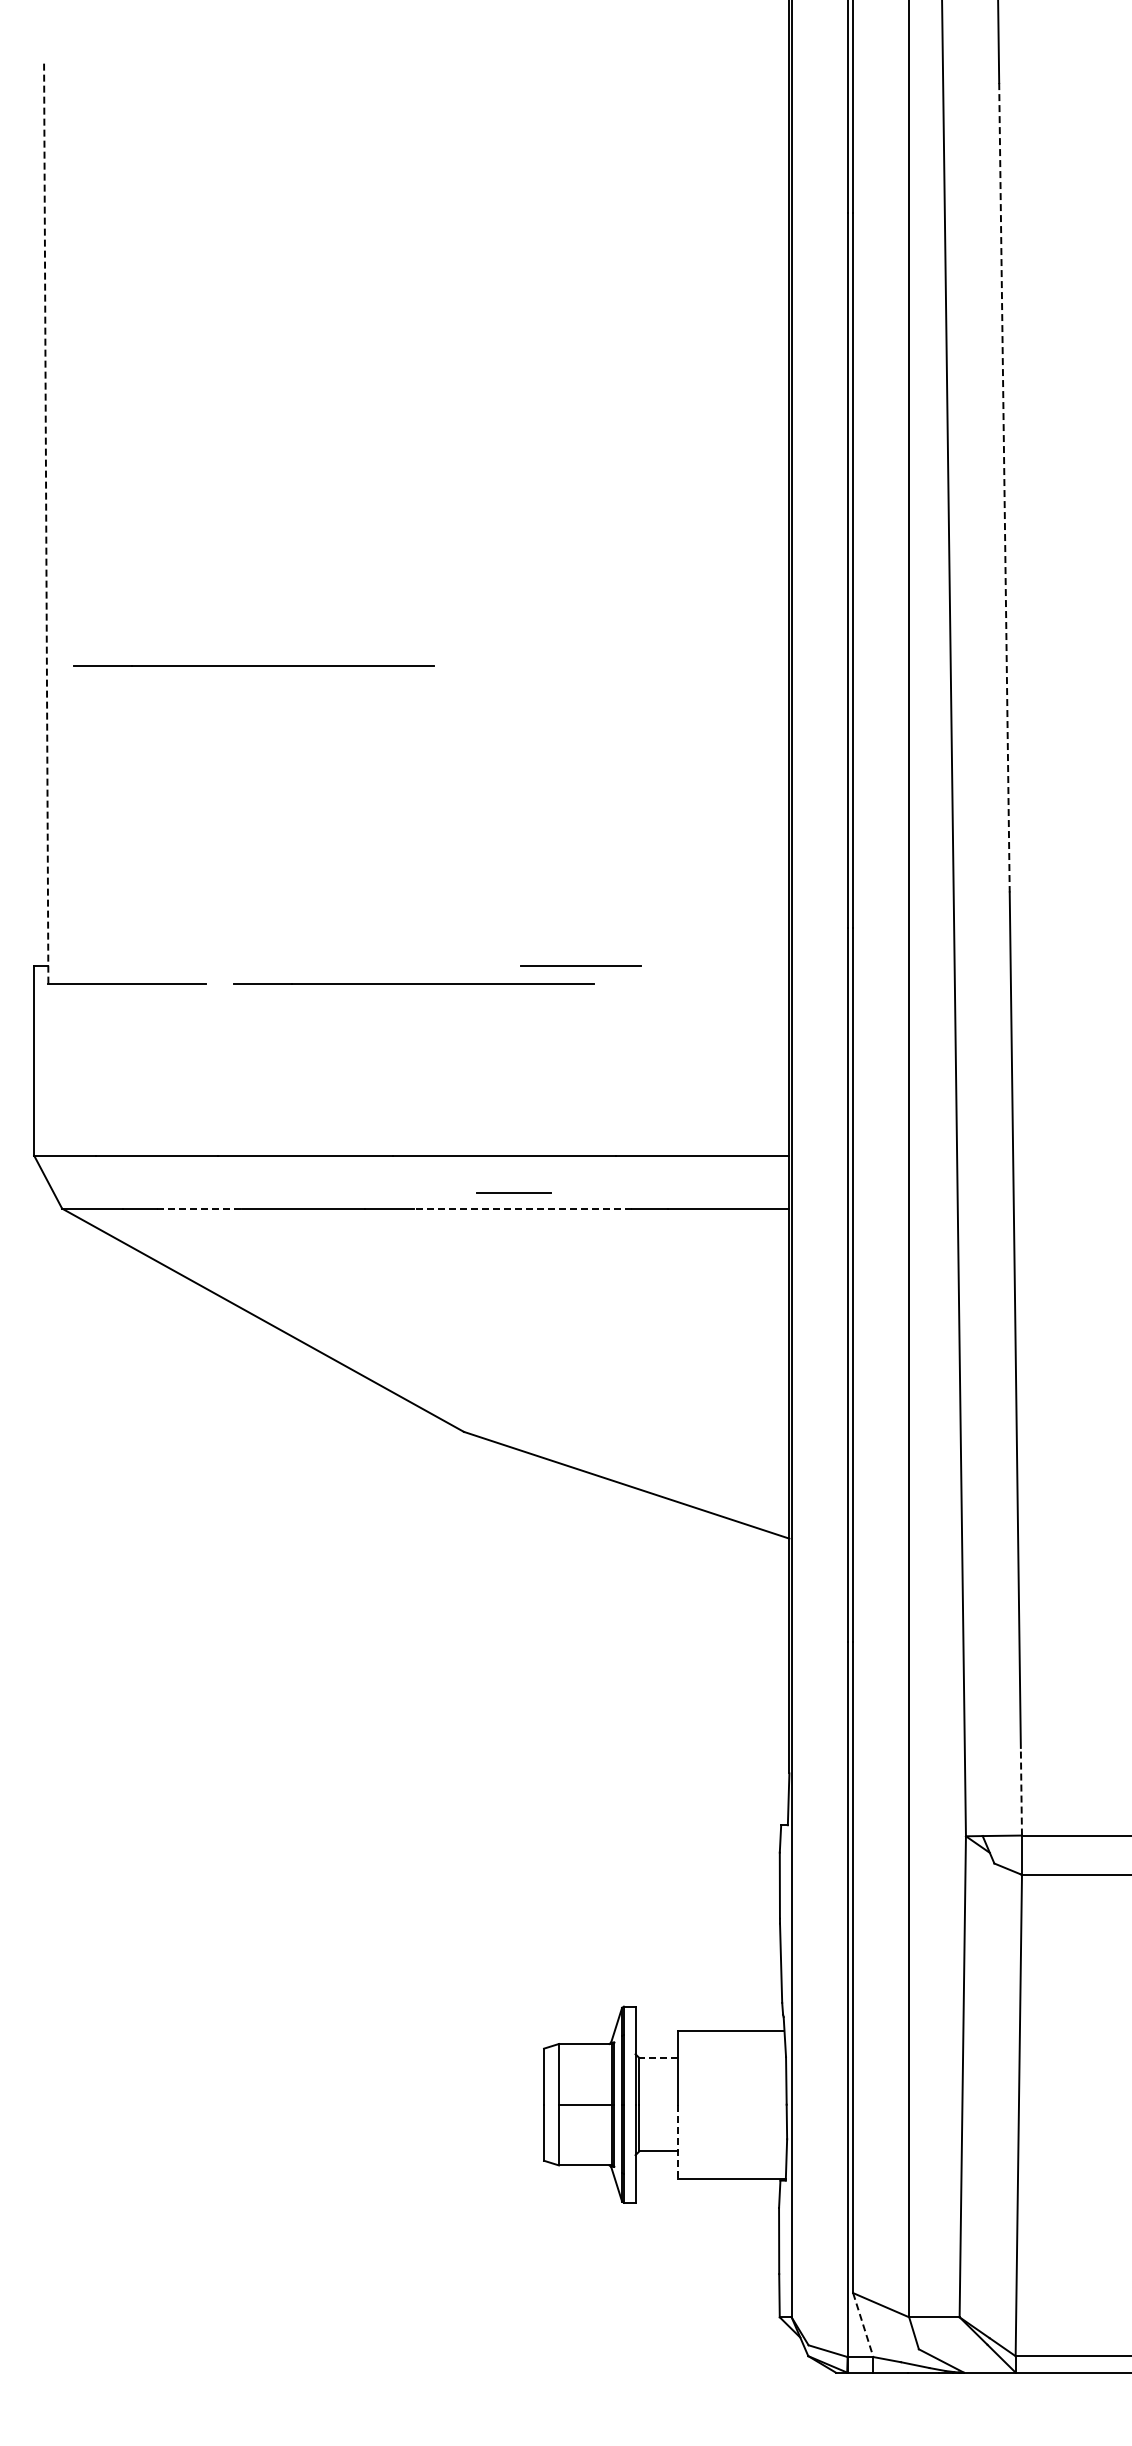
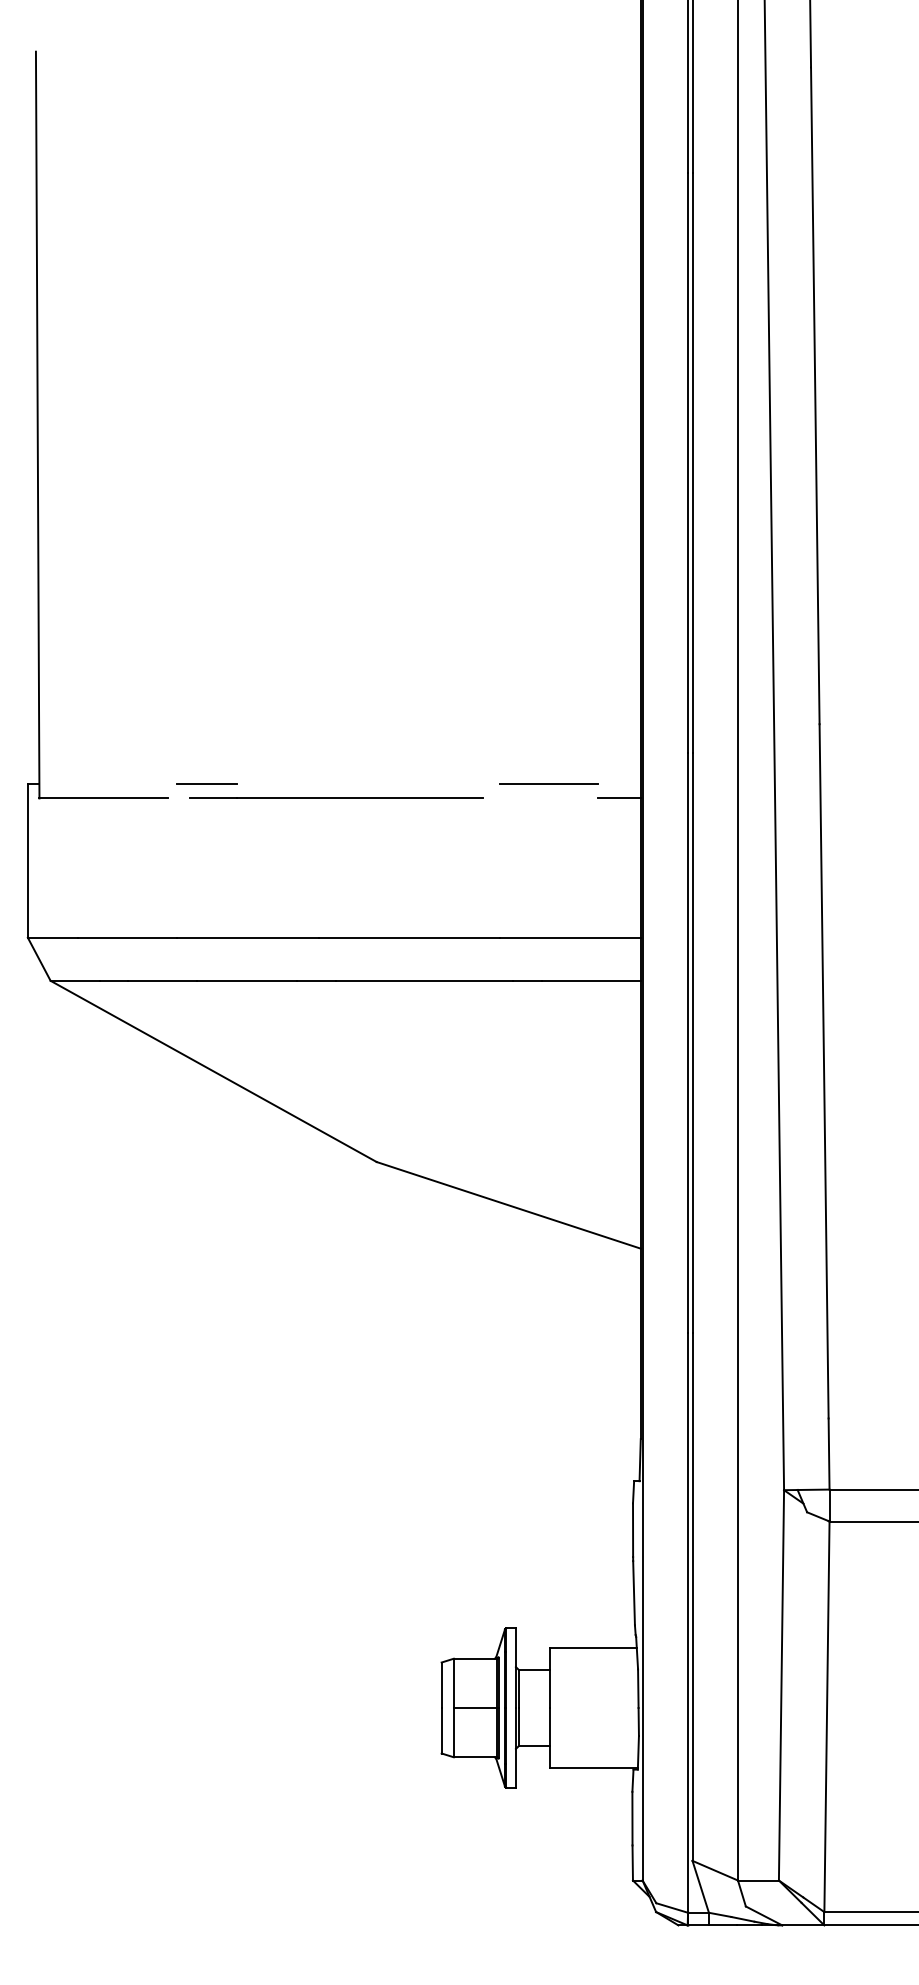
line: (1004, 487) -> (815, 395), dashed -> solid
line: (46, 524) -> (37, 425), dashed -> solid
line: (253, 665) -> (205, 540), removed
line: (580, 965) -> (548, 783), moved
line: (762, 983) -> (618, 798), added
line: (513, 1192) -> (206, 783), moved
line: (199, 1208) -> (162, 980), dashed -> solid
line: (523, 1208) -> (425, 980), dashed -> solid
line: (1021, 1791) -> (829, 1453), dashed -> solid
line: (657, 2058) -> (533, 1670), dashed -> solid
line: (677, 2142) -> (549, 1738), dashed -> solid
line: (863, 2325) -> (700, 1887), dashed -> solid

